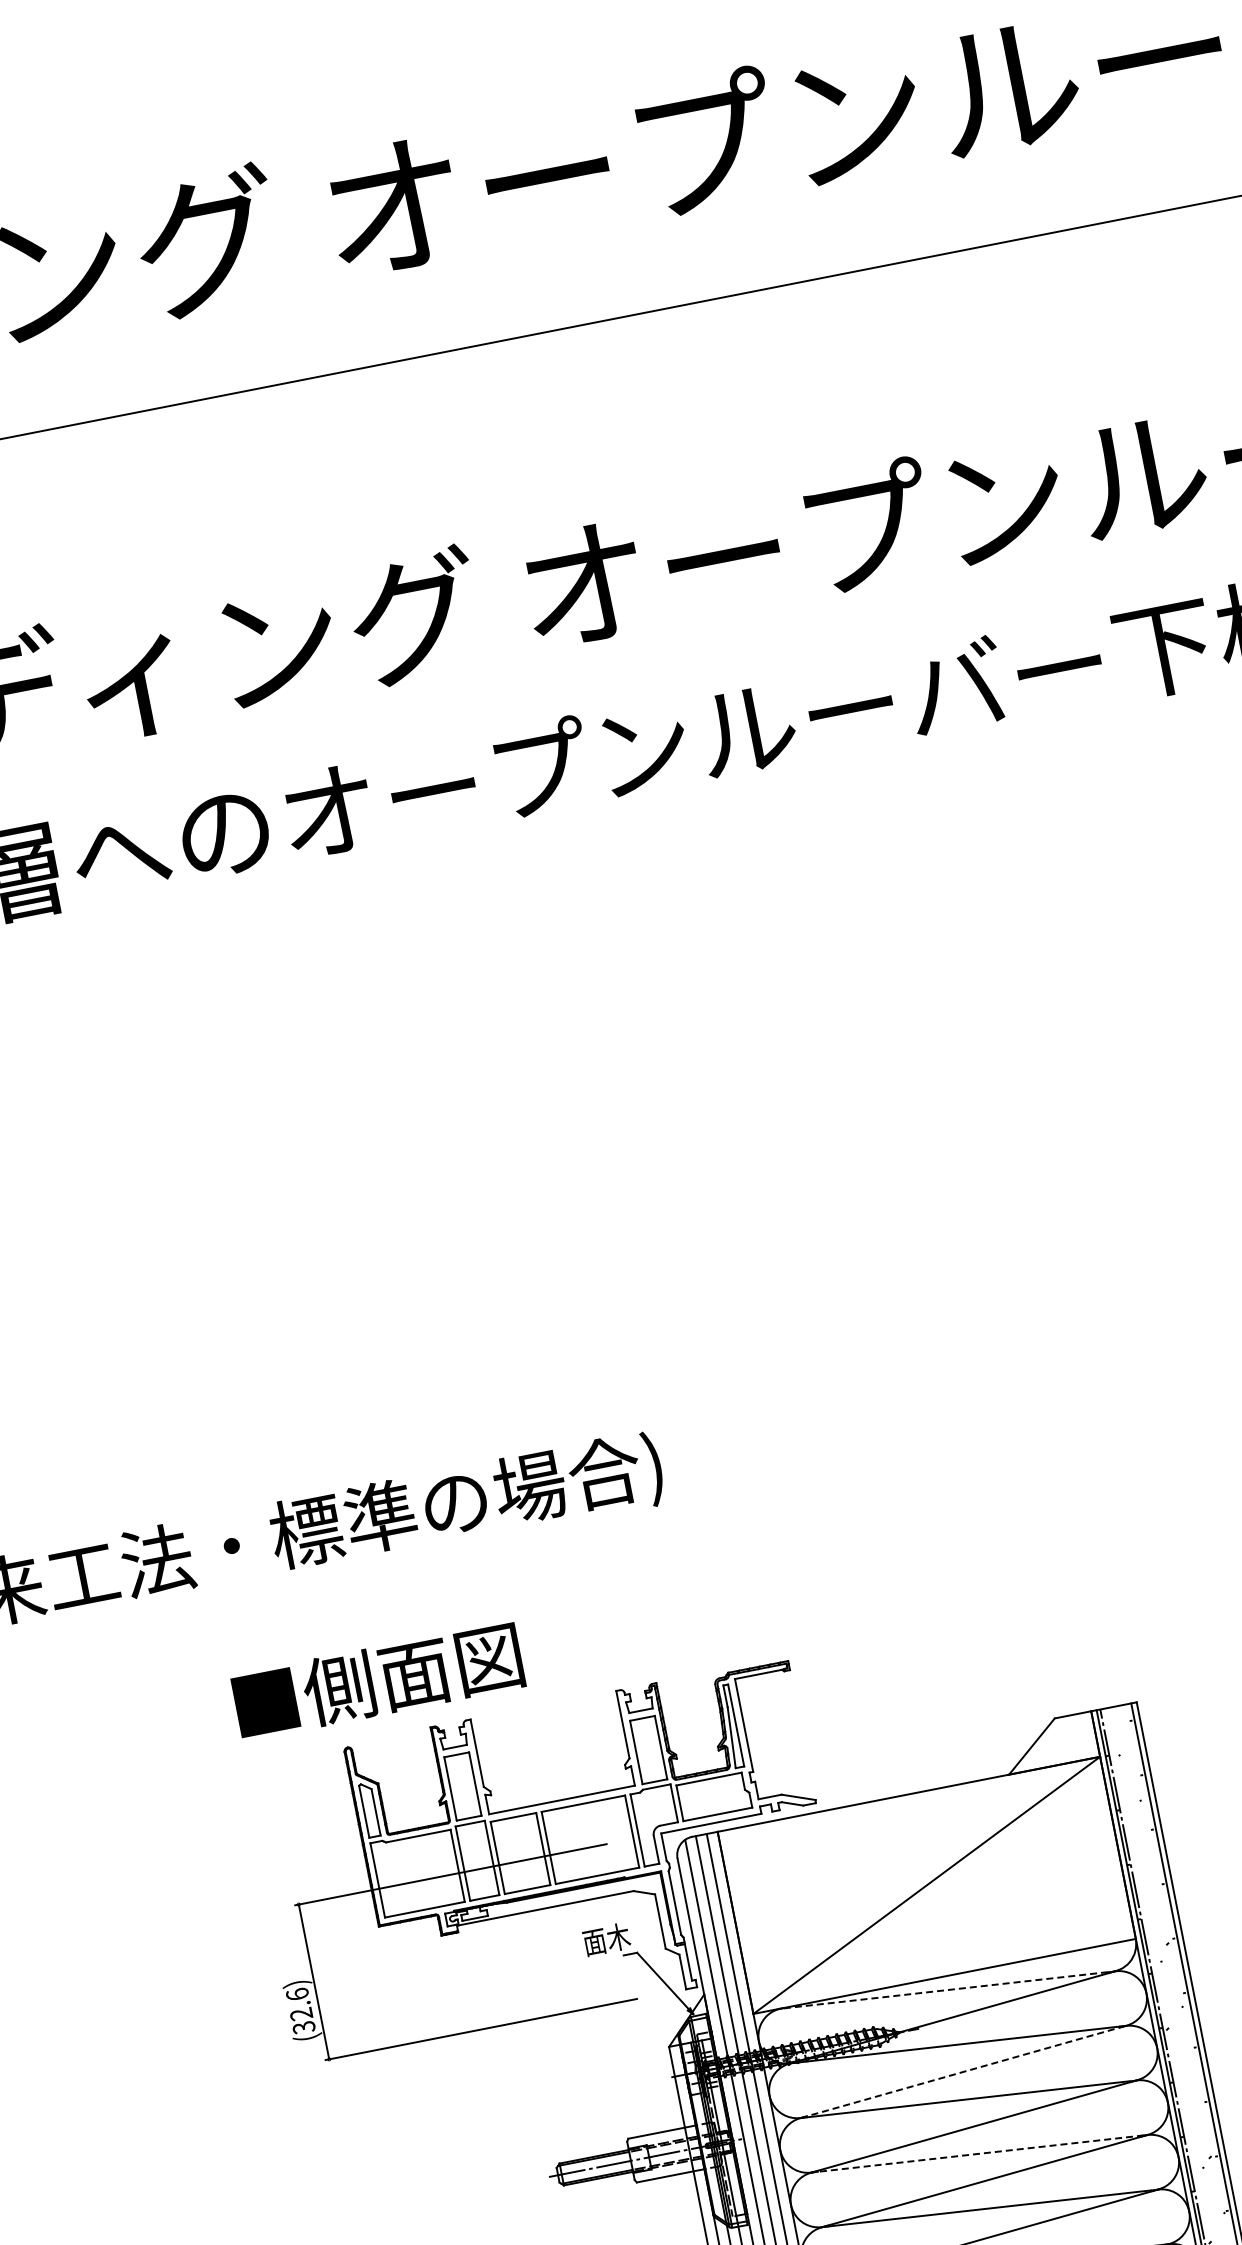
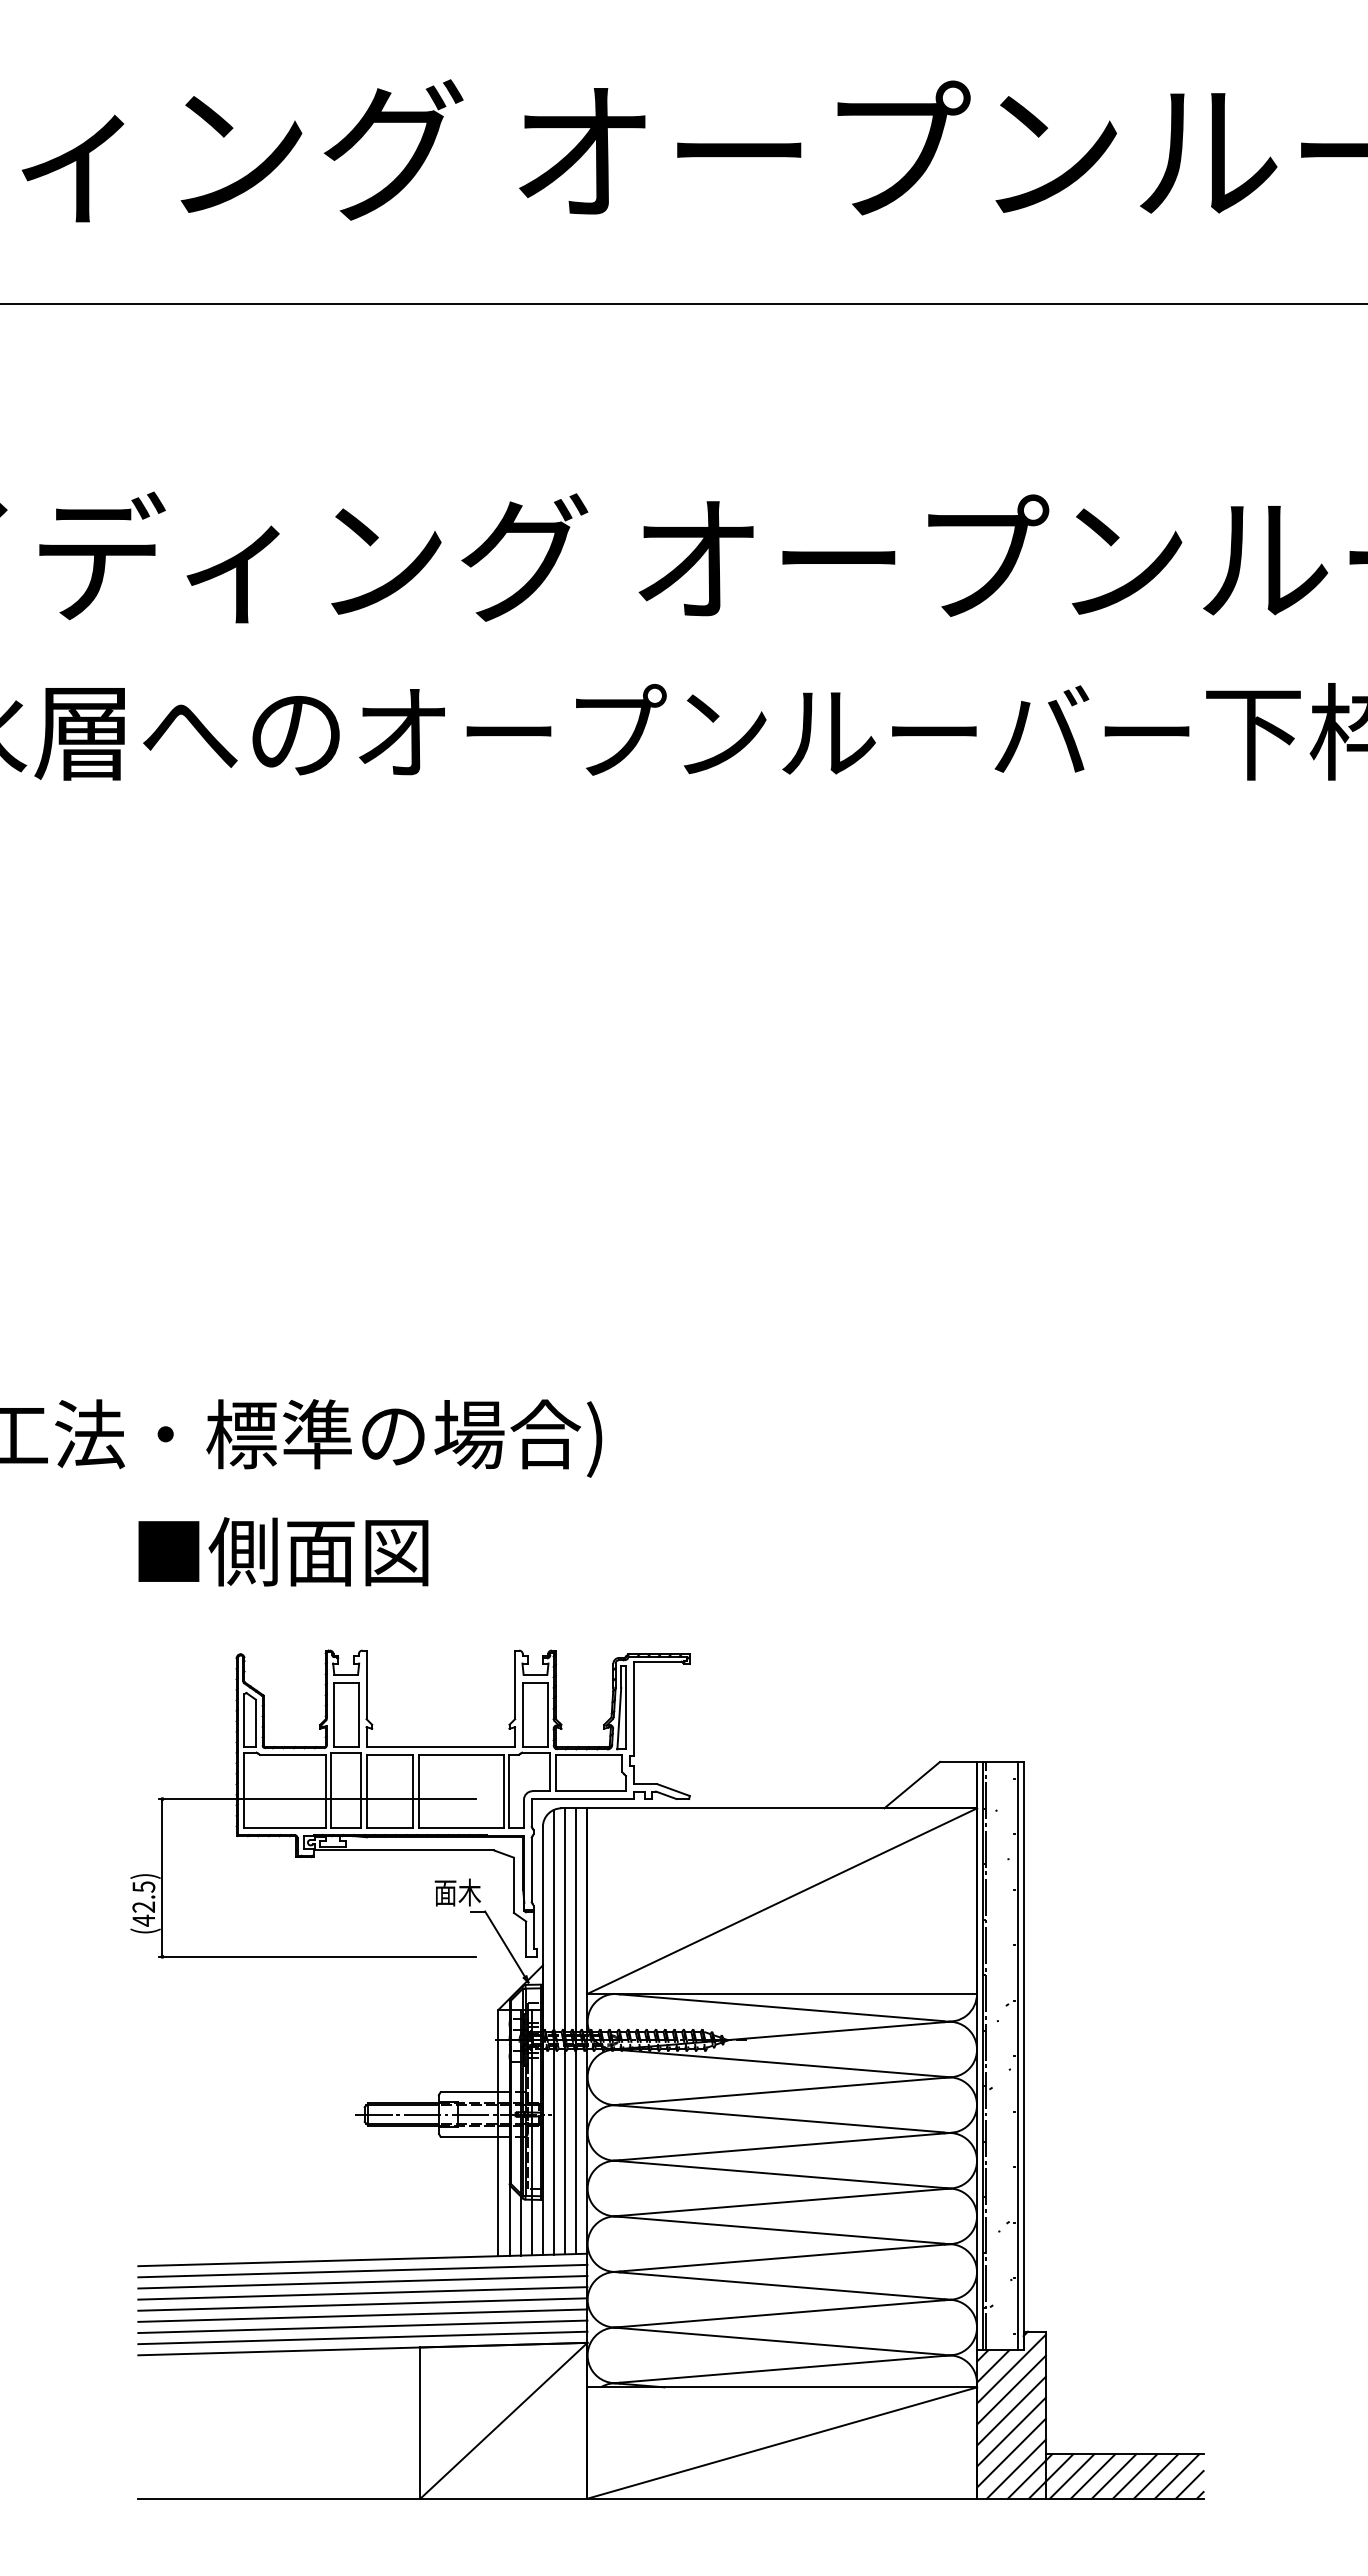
text: (378, 1680) -> (283, 1551), moved
line: (943, 1990) -> (778, 2007), dashed -> solid
text: (300, 2010) -> (143, 1903), (32.6) -> (42.5)
line: (963, 2072) -> (782, 2091), dashed -> solid
line: (977, 2154) -> (780, 2174), dashed -> solid

